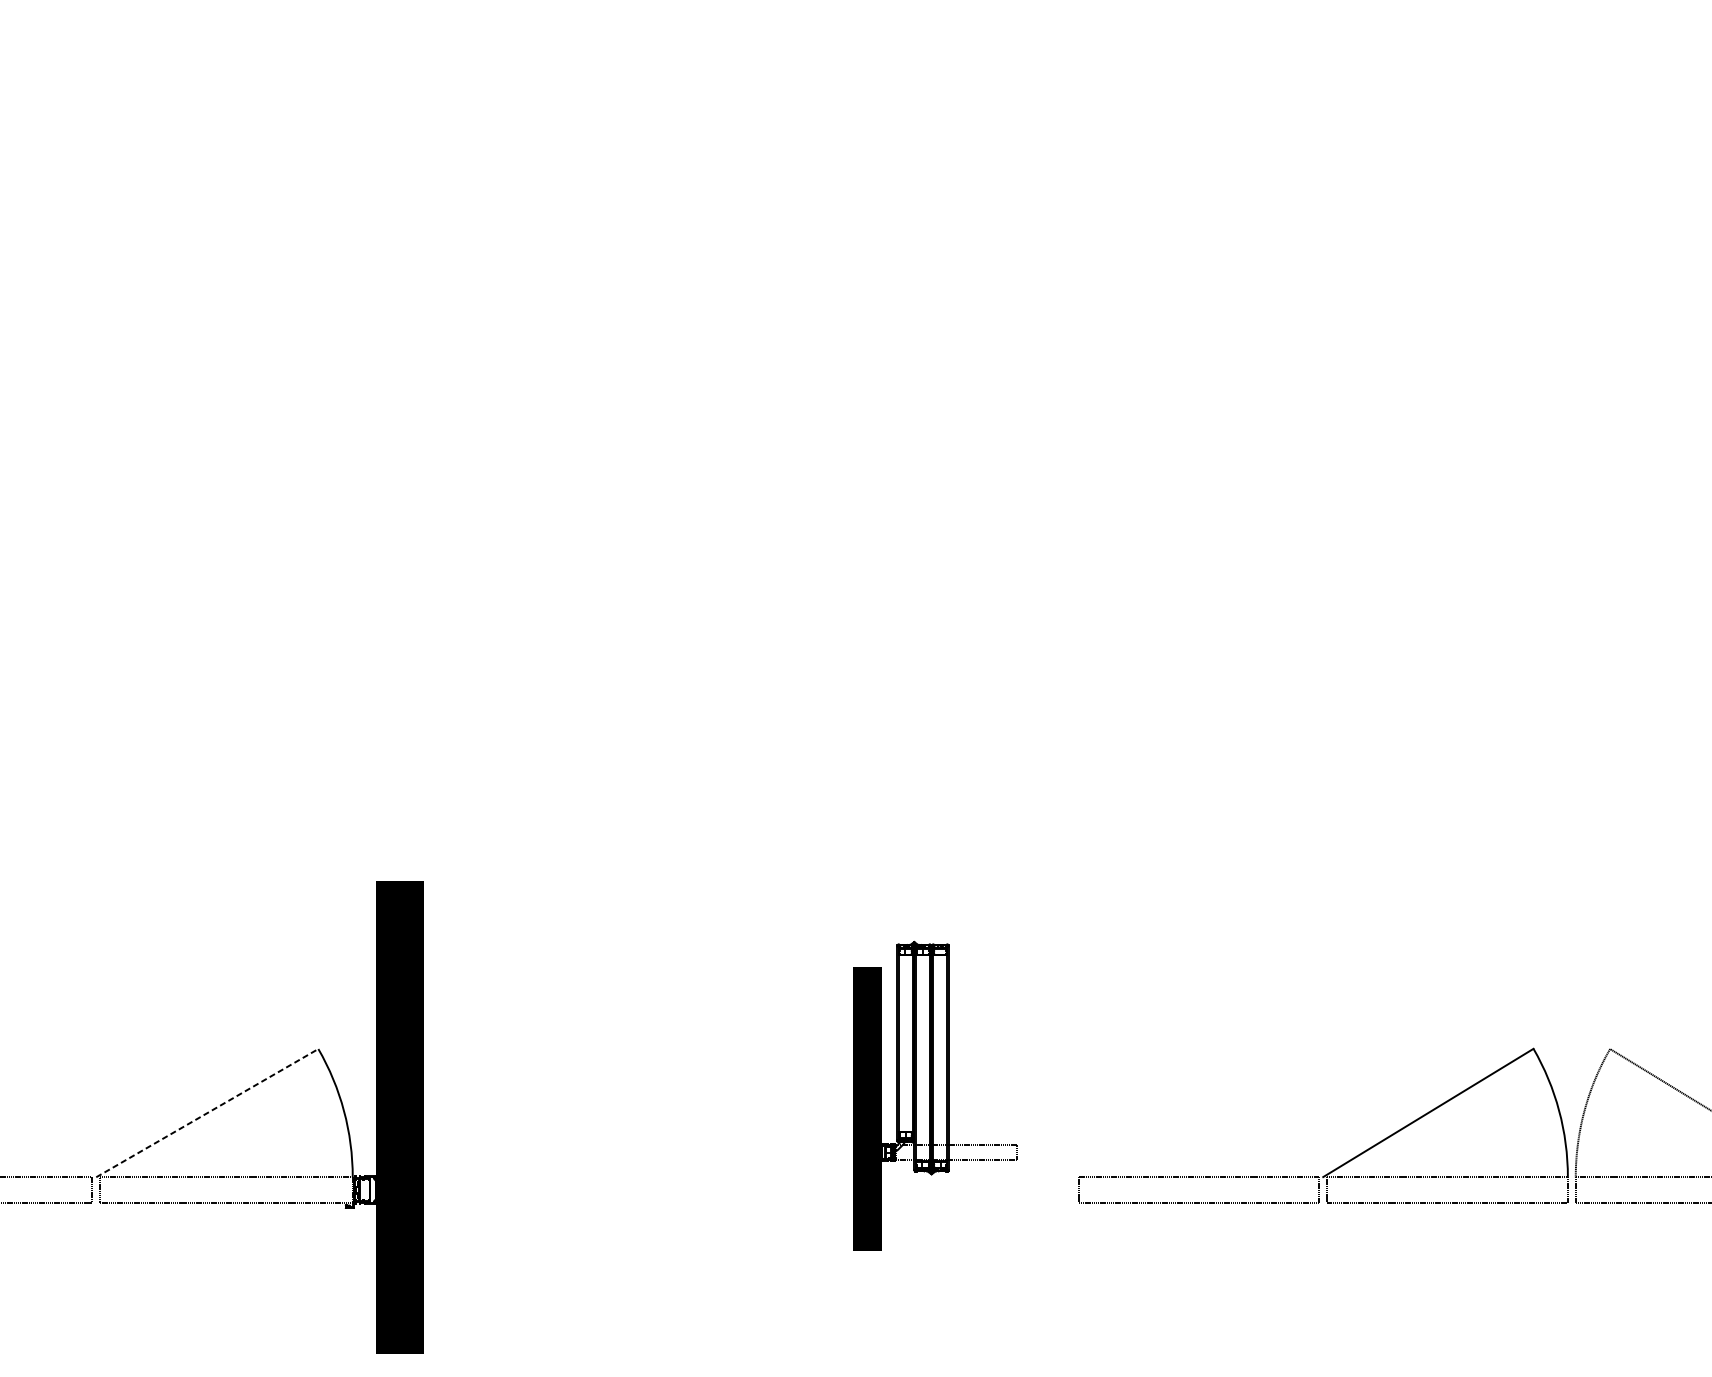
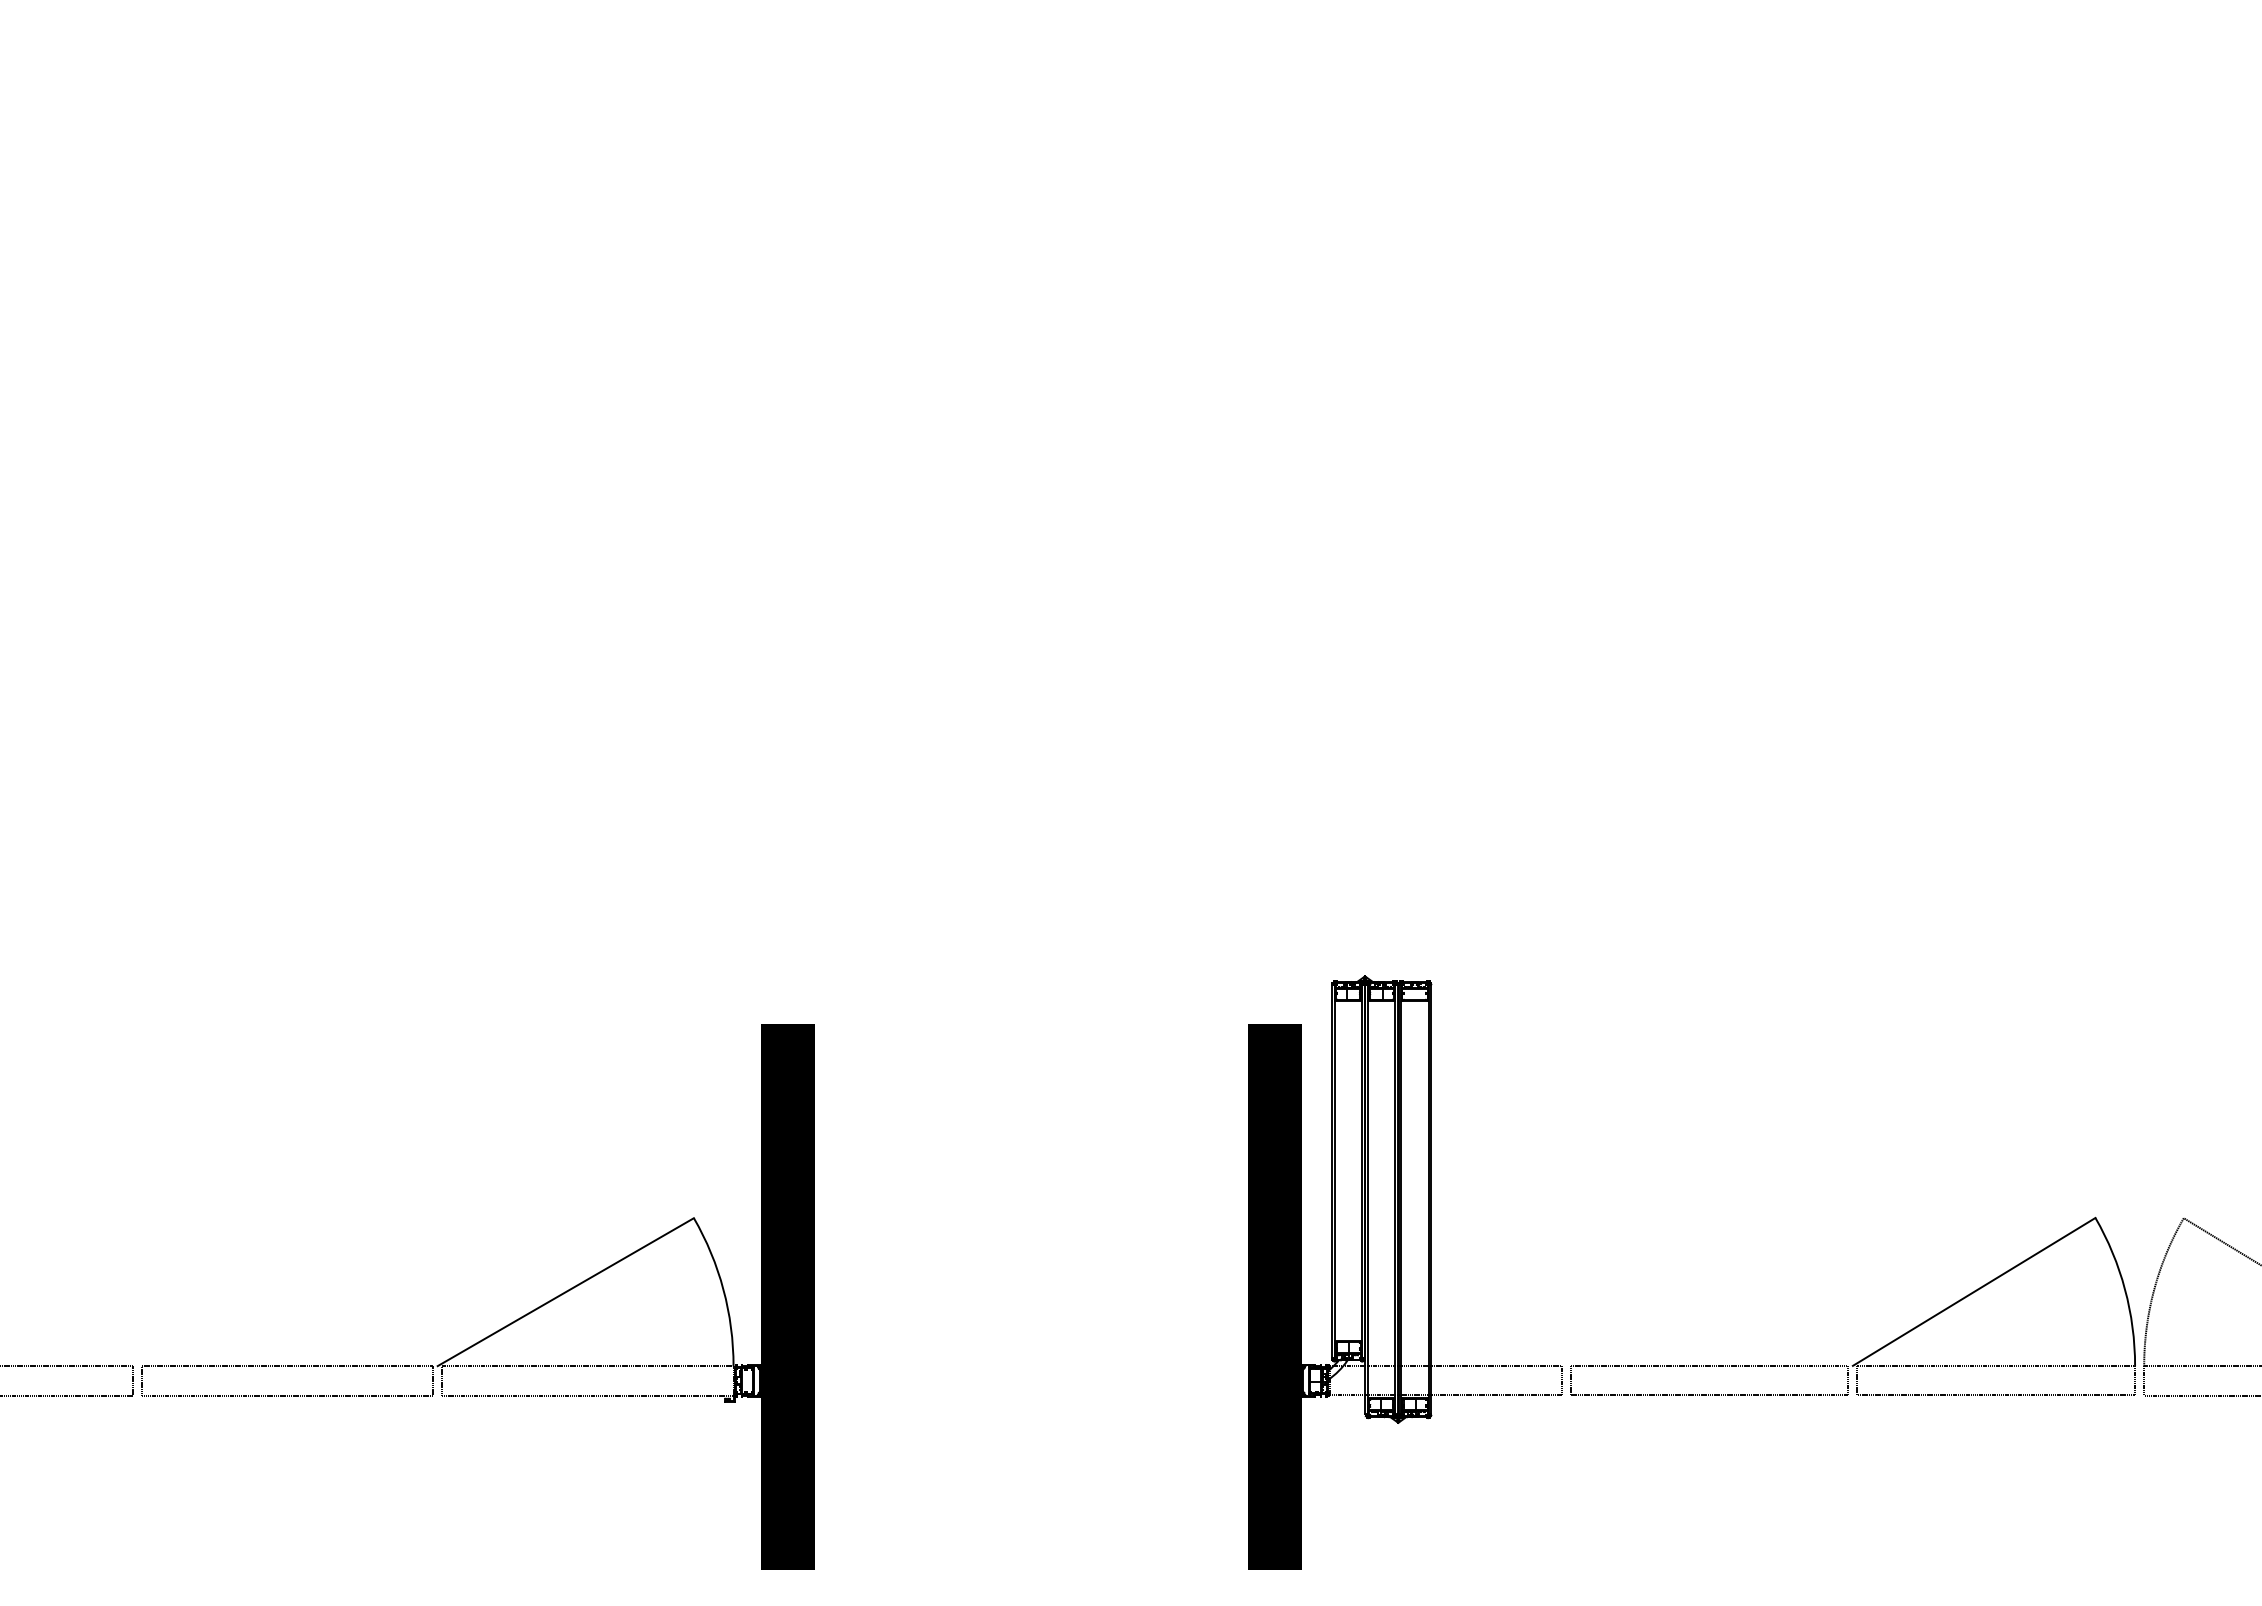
part: (935, 1096) -> (1405, 1272), size x1.67
line: (207, 1113) -> (565, 1292), dashed -> solid

